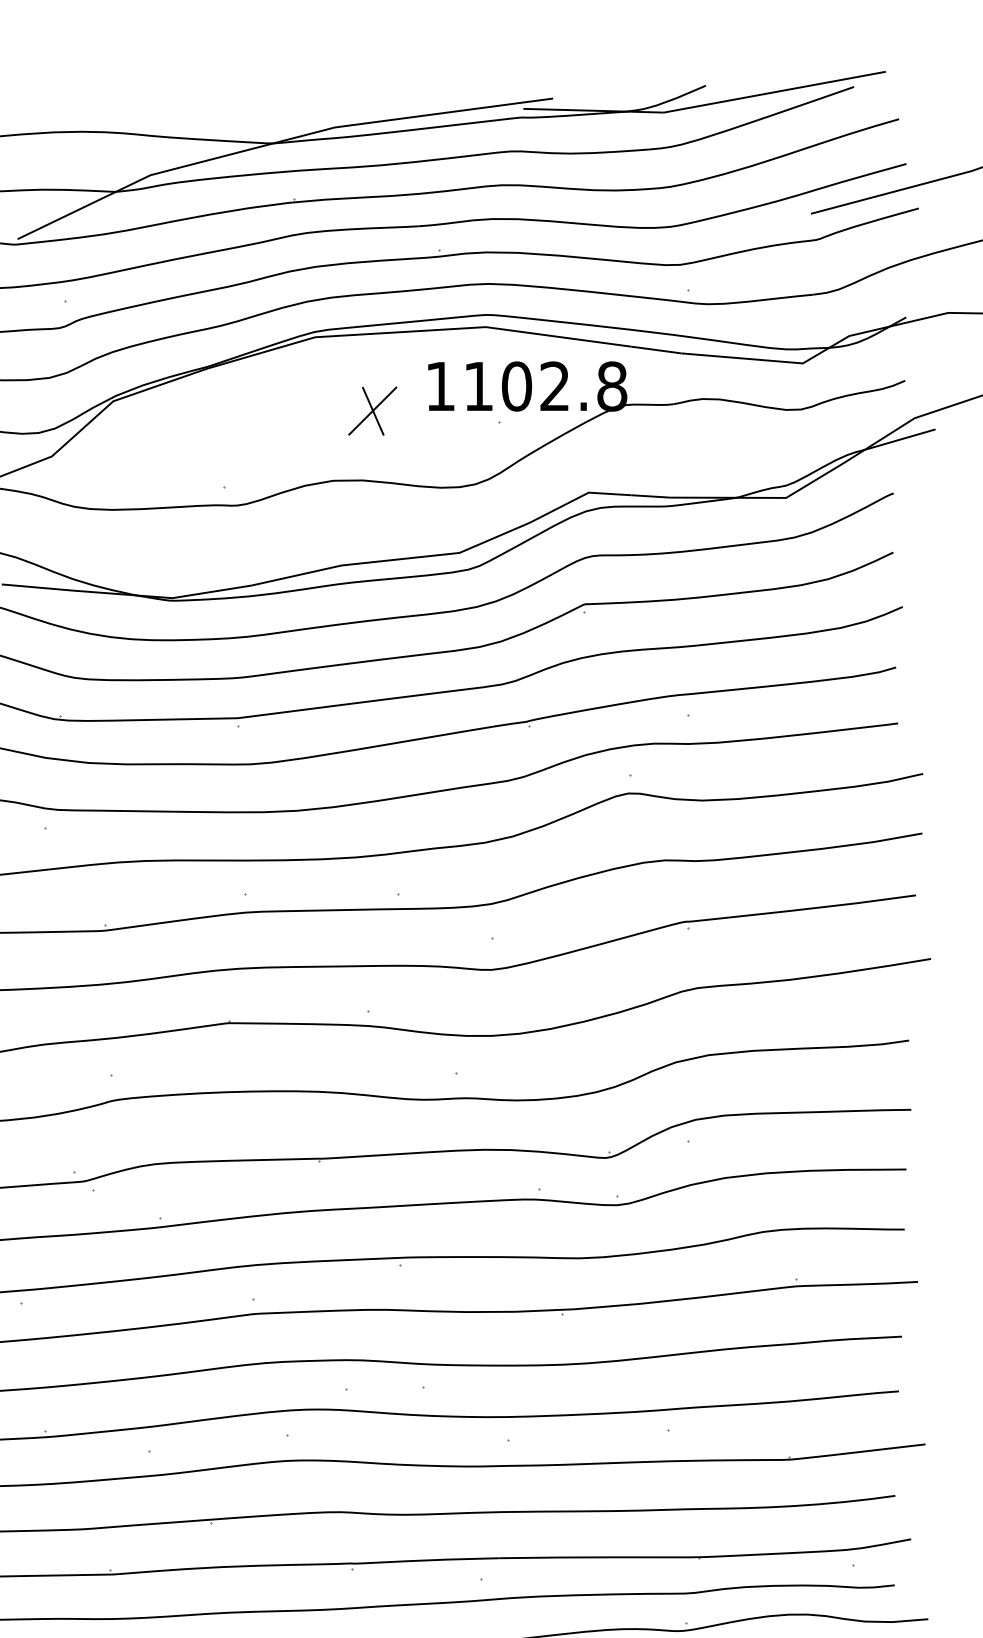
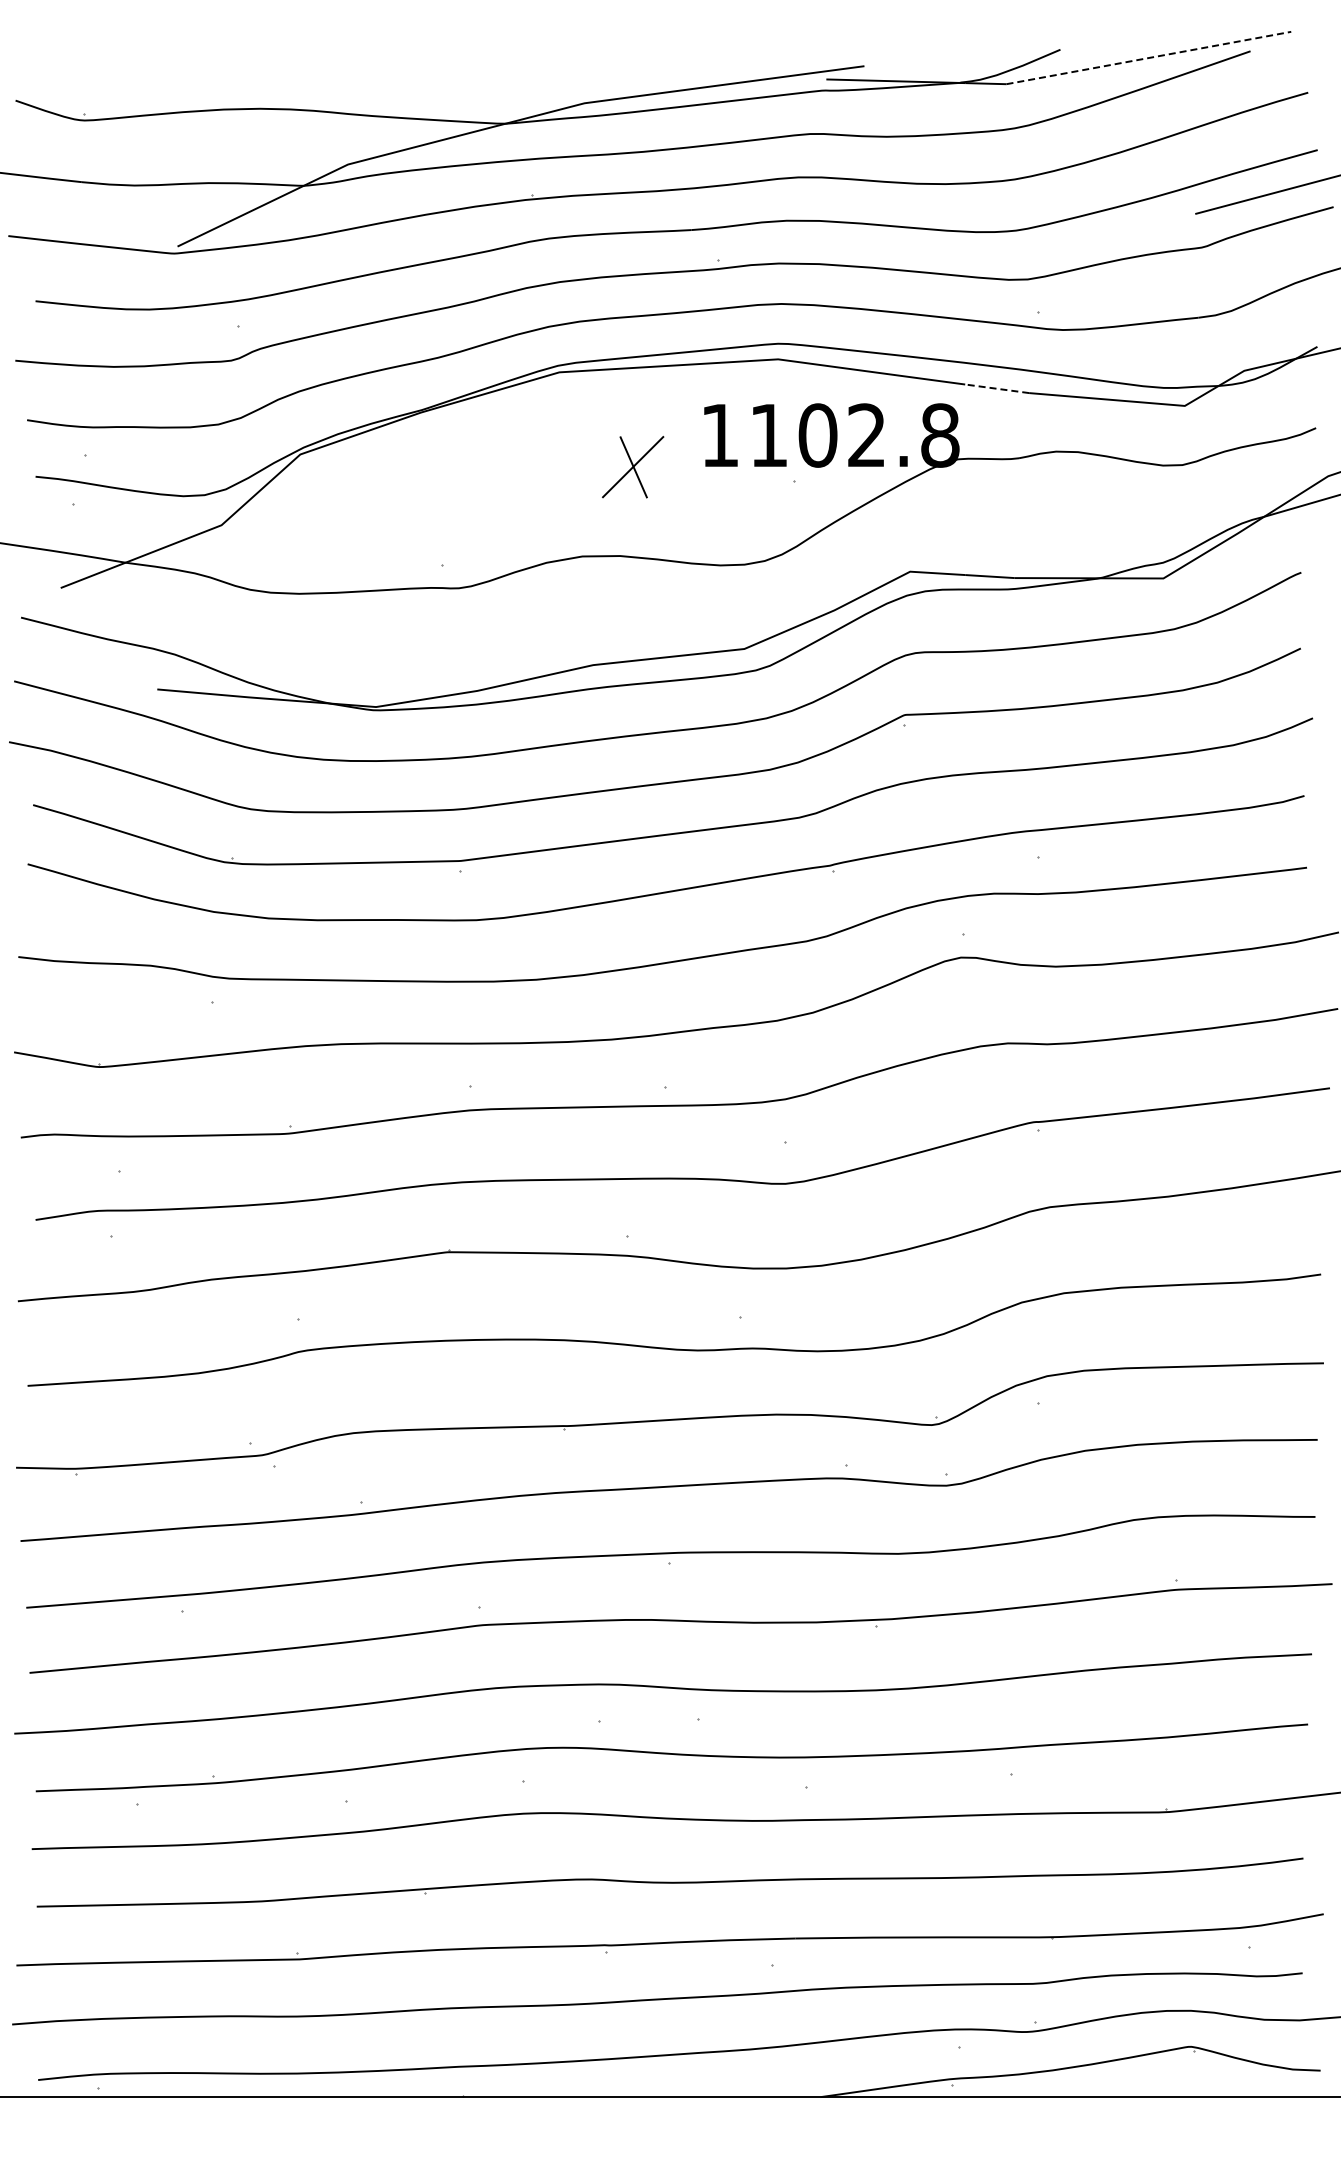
line: (774, 92) -> (1148, 58), solid -> dashed
line: (656, 349) -> (996, 388), solid -> dashed

